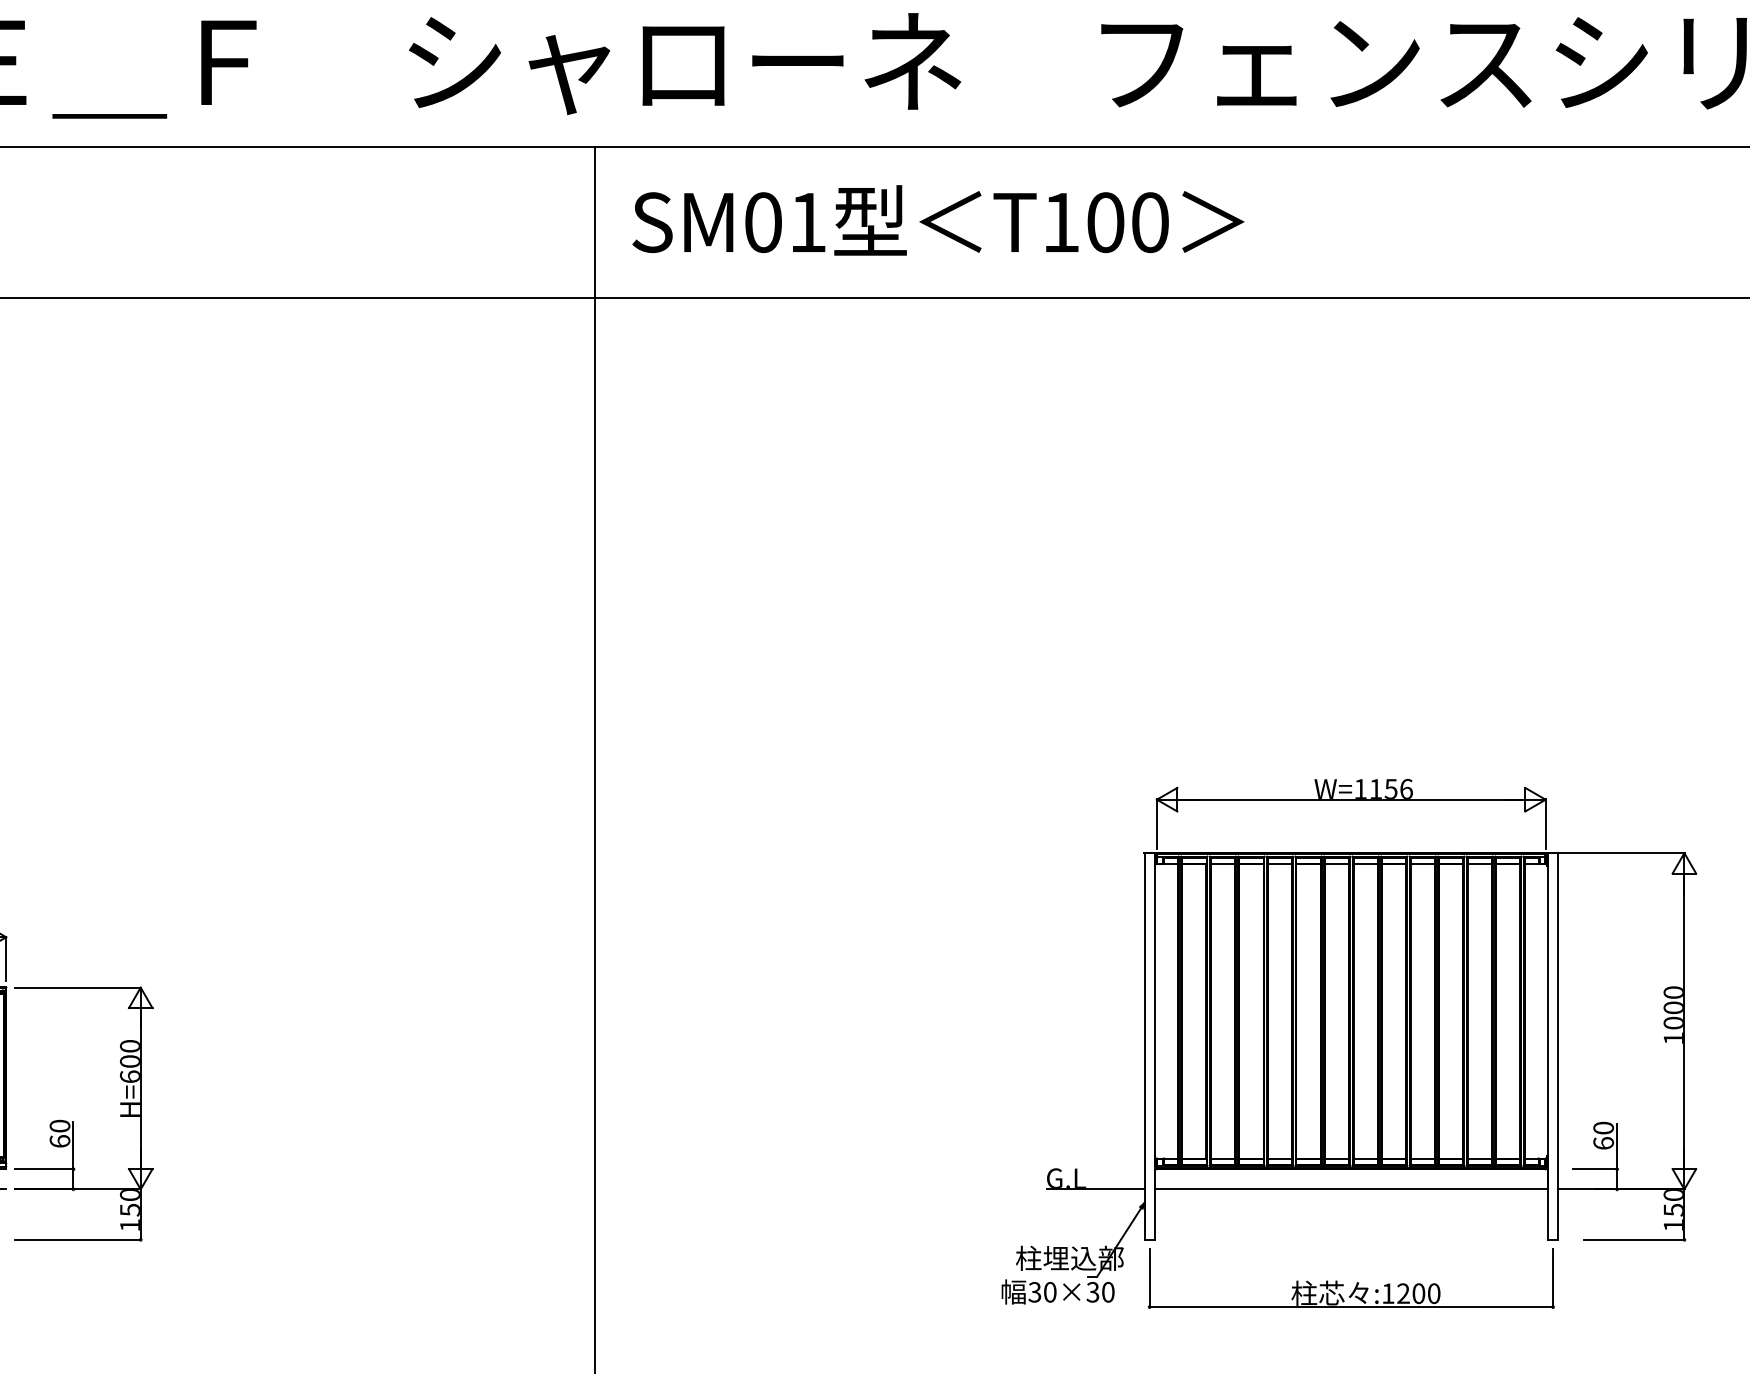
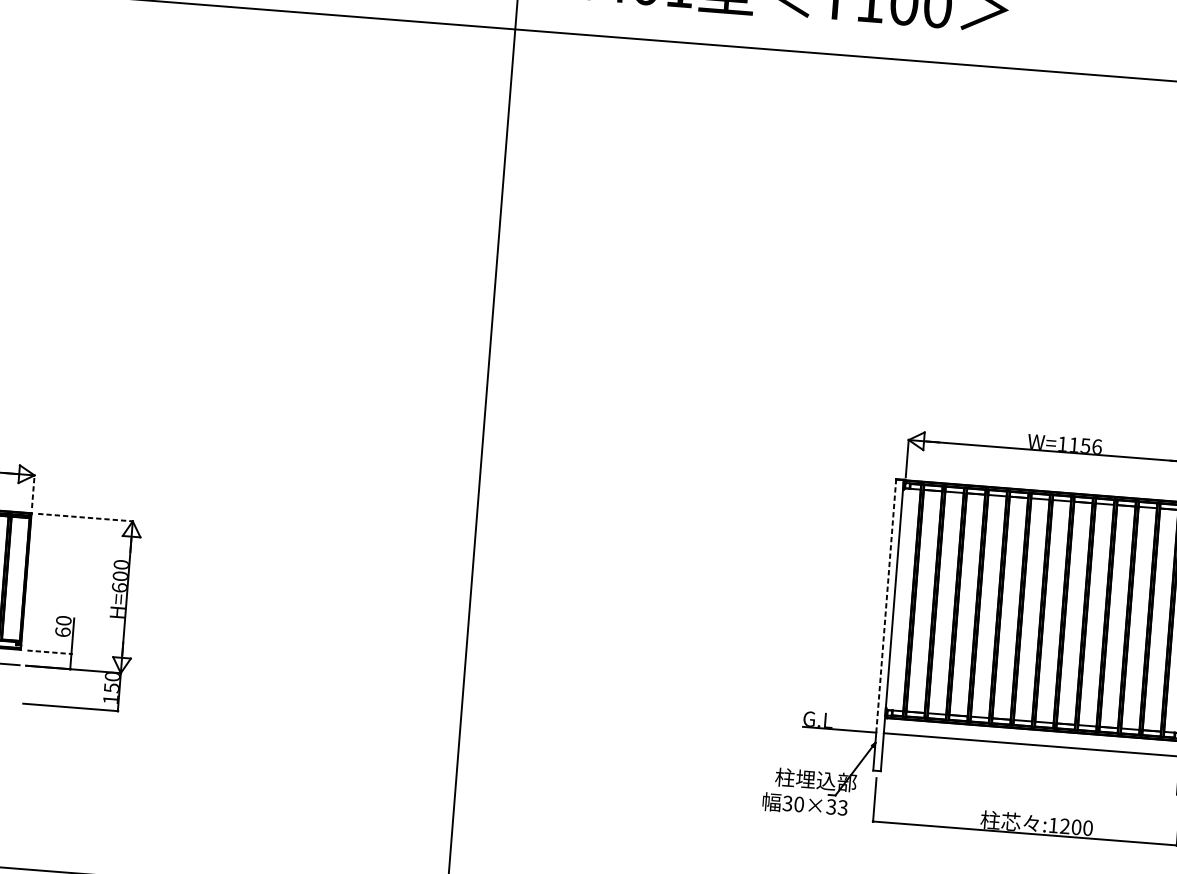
line: (6, 958) -> (33, 491), solid -> dashed
line: (78, 987) -> (85, 517), solid -> dashed
line: (1144, 1020) -> (886, 605), solid -> dashed
line: (44, 1169) -> (49, 652), solid -> dashed
text: (1107, 1292) -> (842, 807), 30×30 -> 30×33

